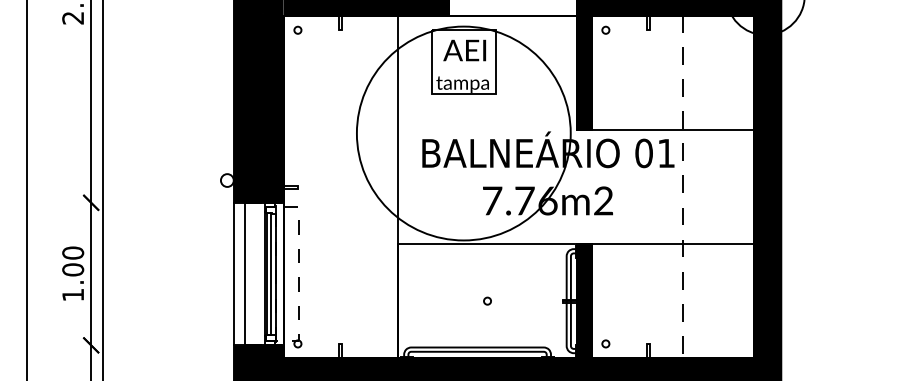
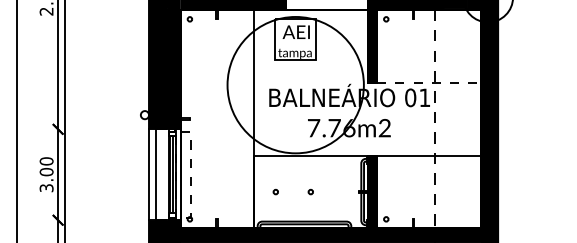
line: (673, 129) -> (429, 82), solid -> dashed
text: (72, 295) -> (46, 188), 1.00 -> 3.00
circle: (432, 300) -> (275, 191), added

